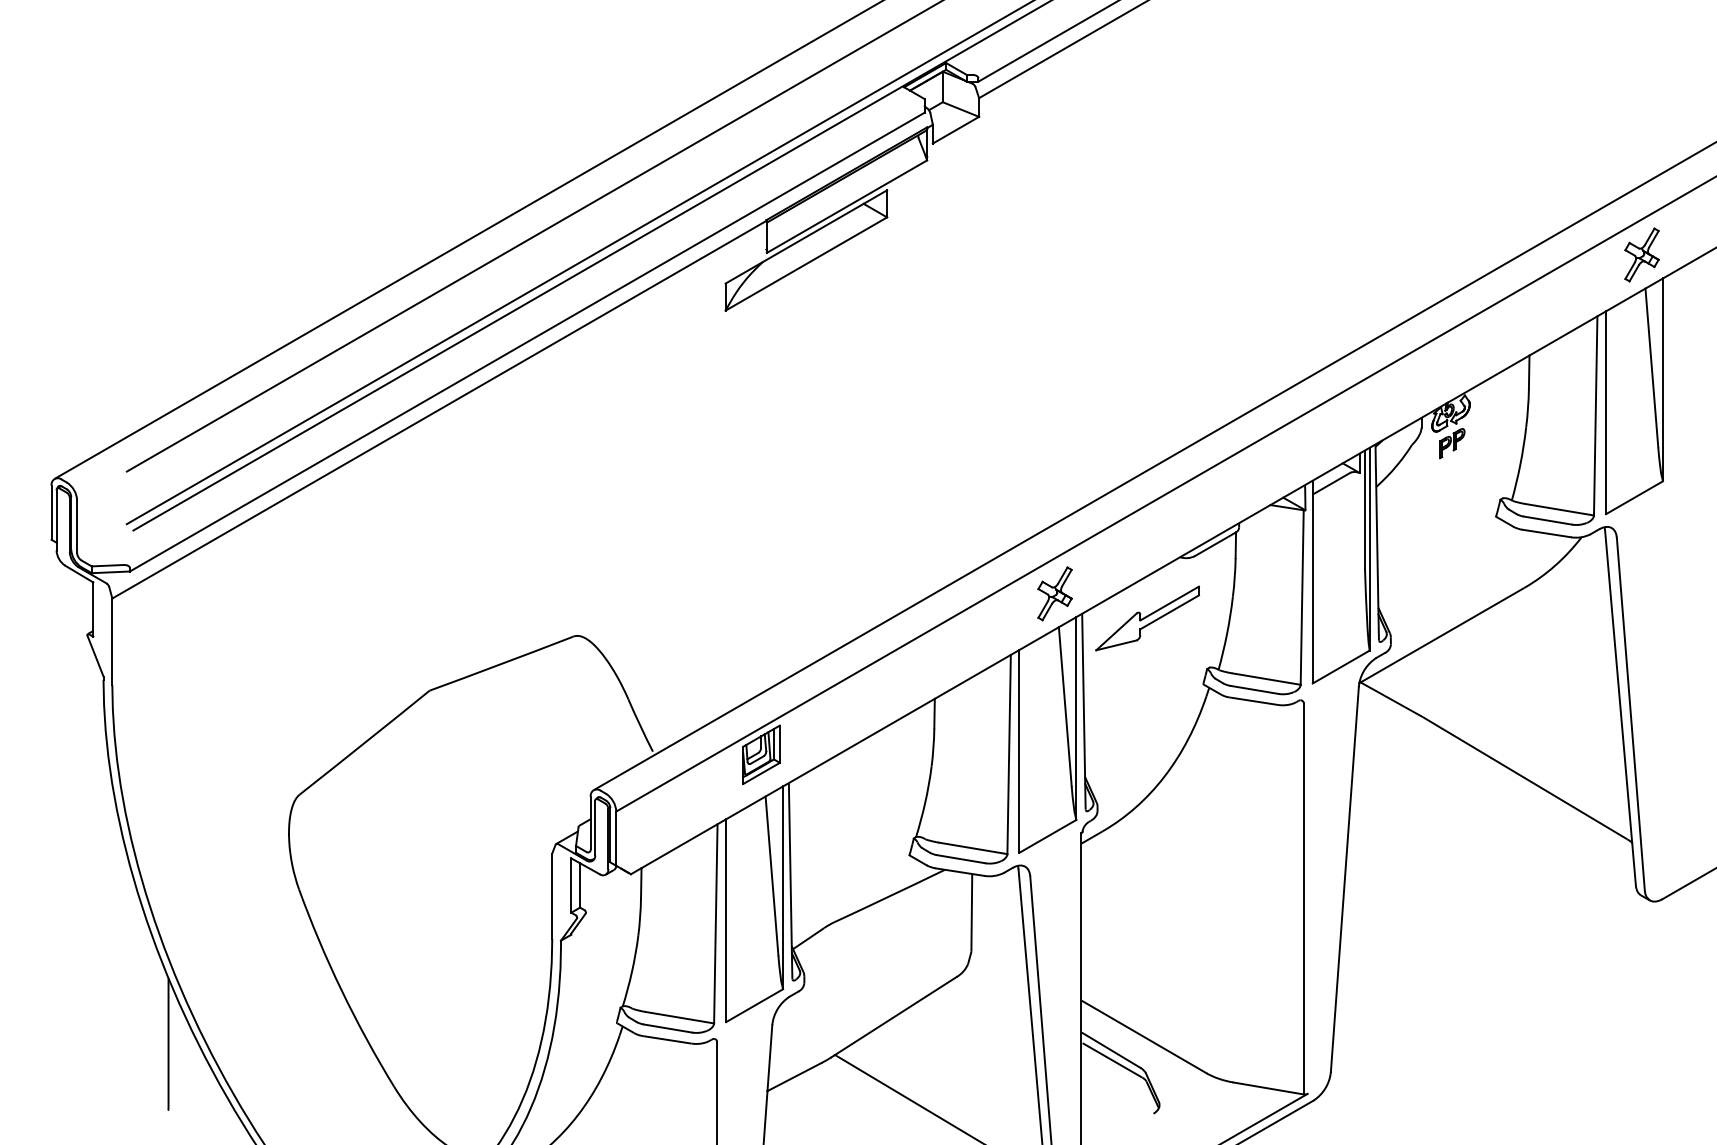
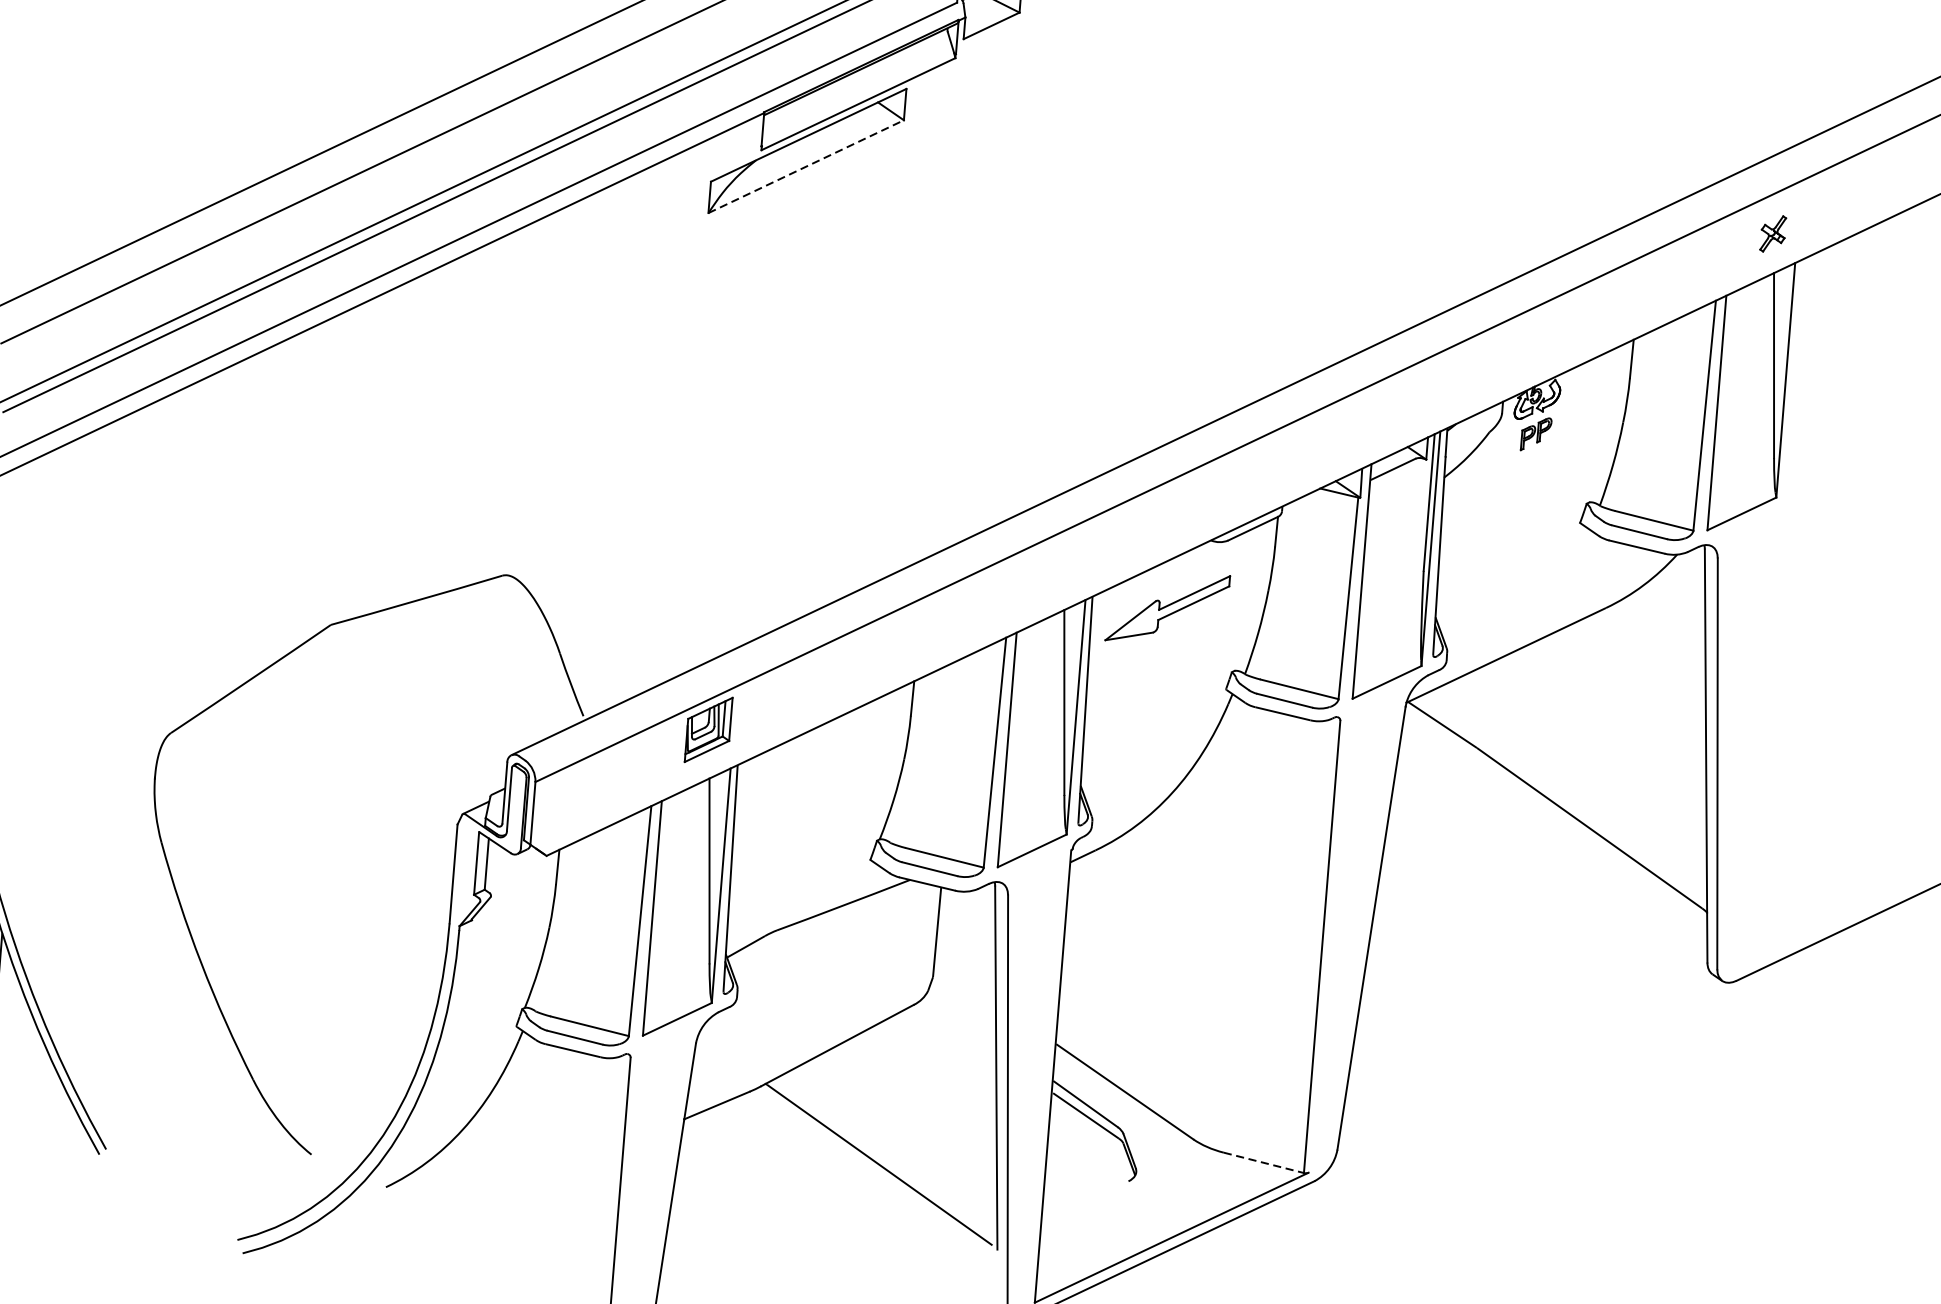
part: (1641, 254) -> (1772, 233), size x0.6
line: (806, 263) -> (806, 166), solid -> dashed
part: (1054, 593) -> (1062, 570), removed
line: (1268, 1088) -> (1263, 1162), solid -> dashed

